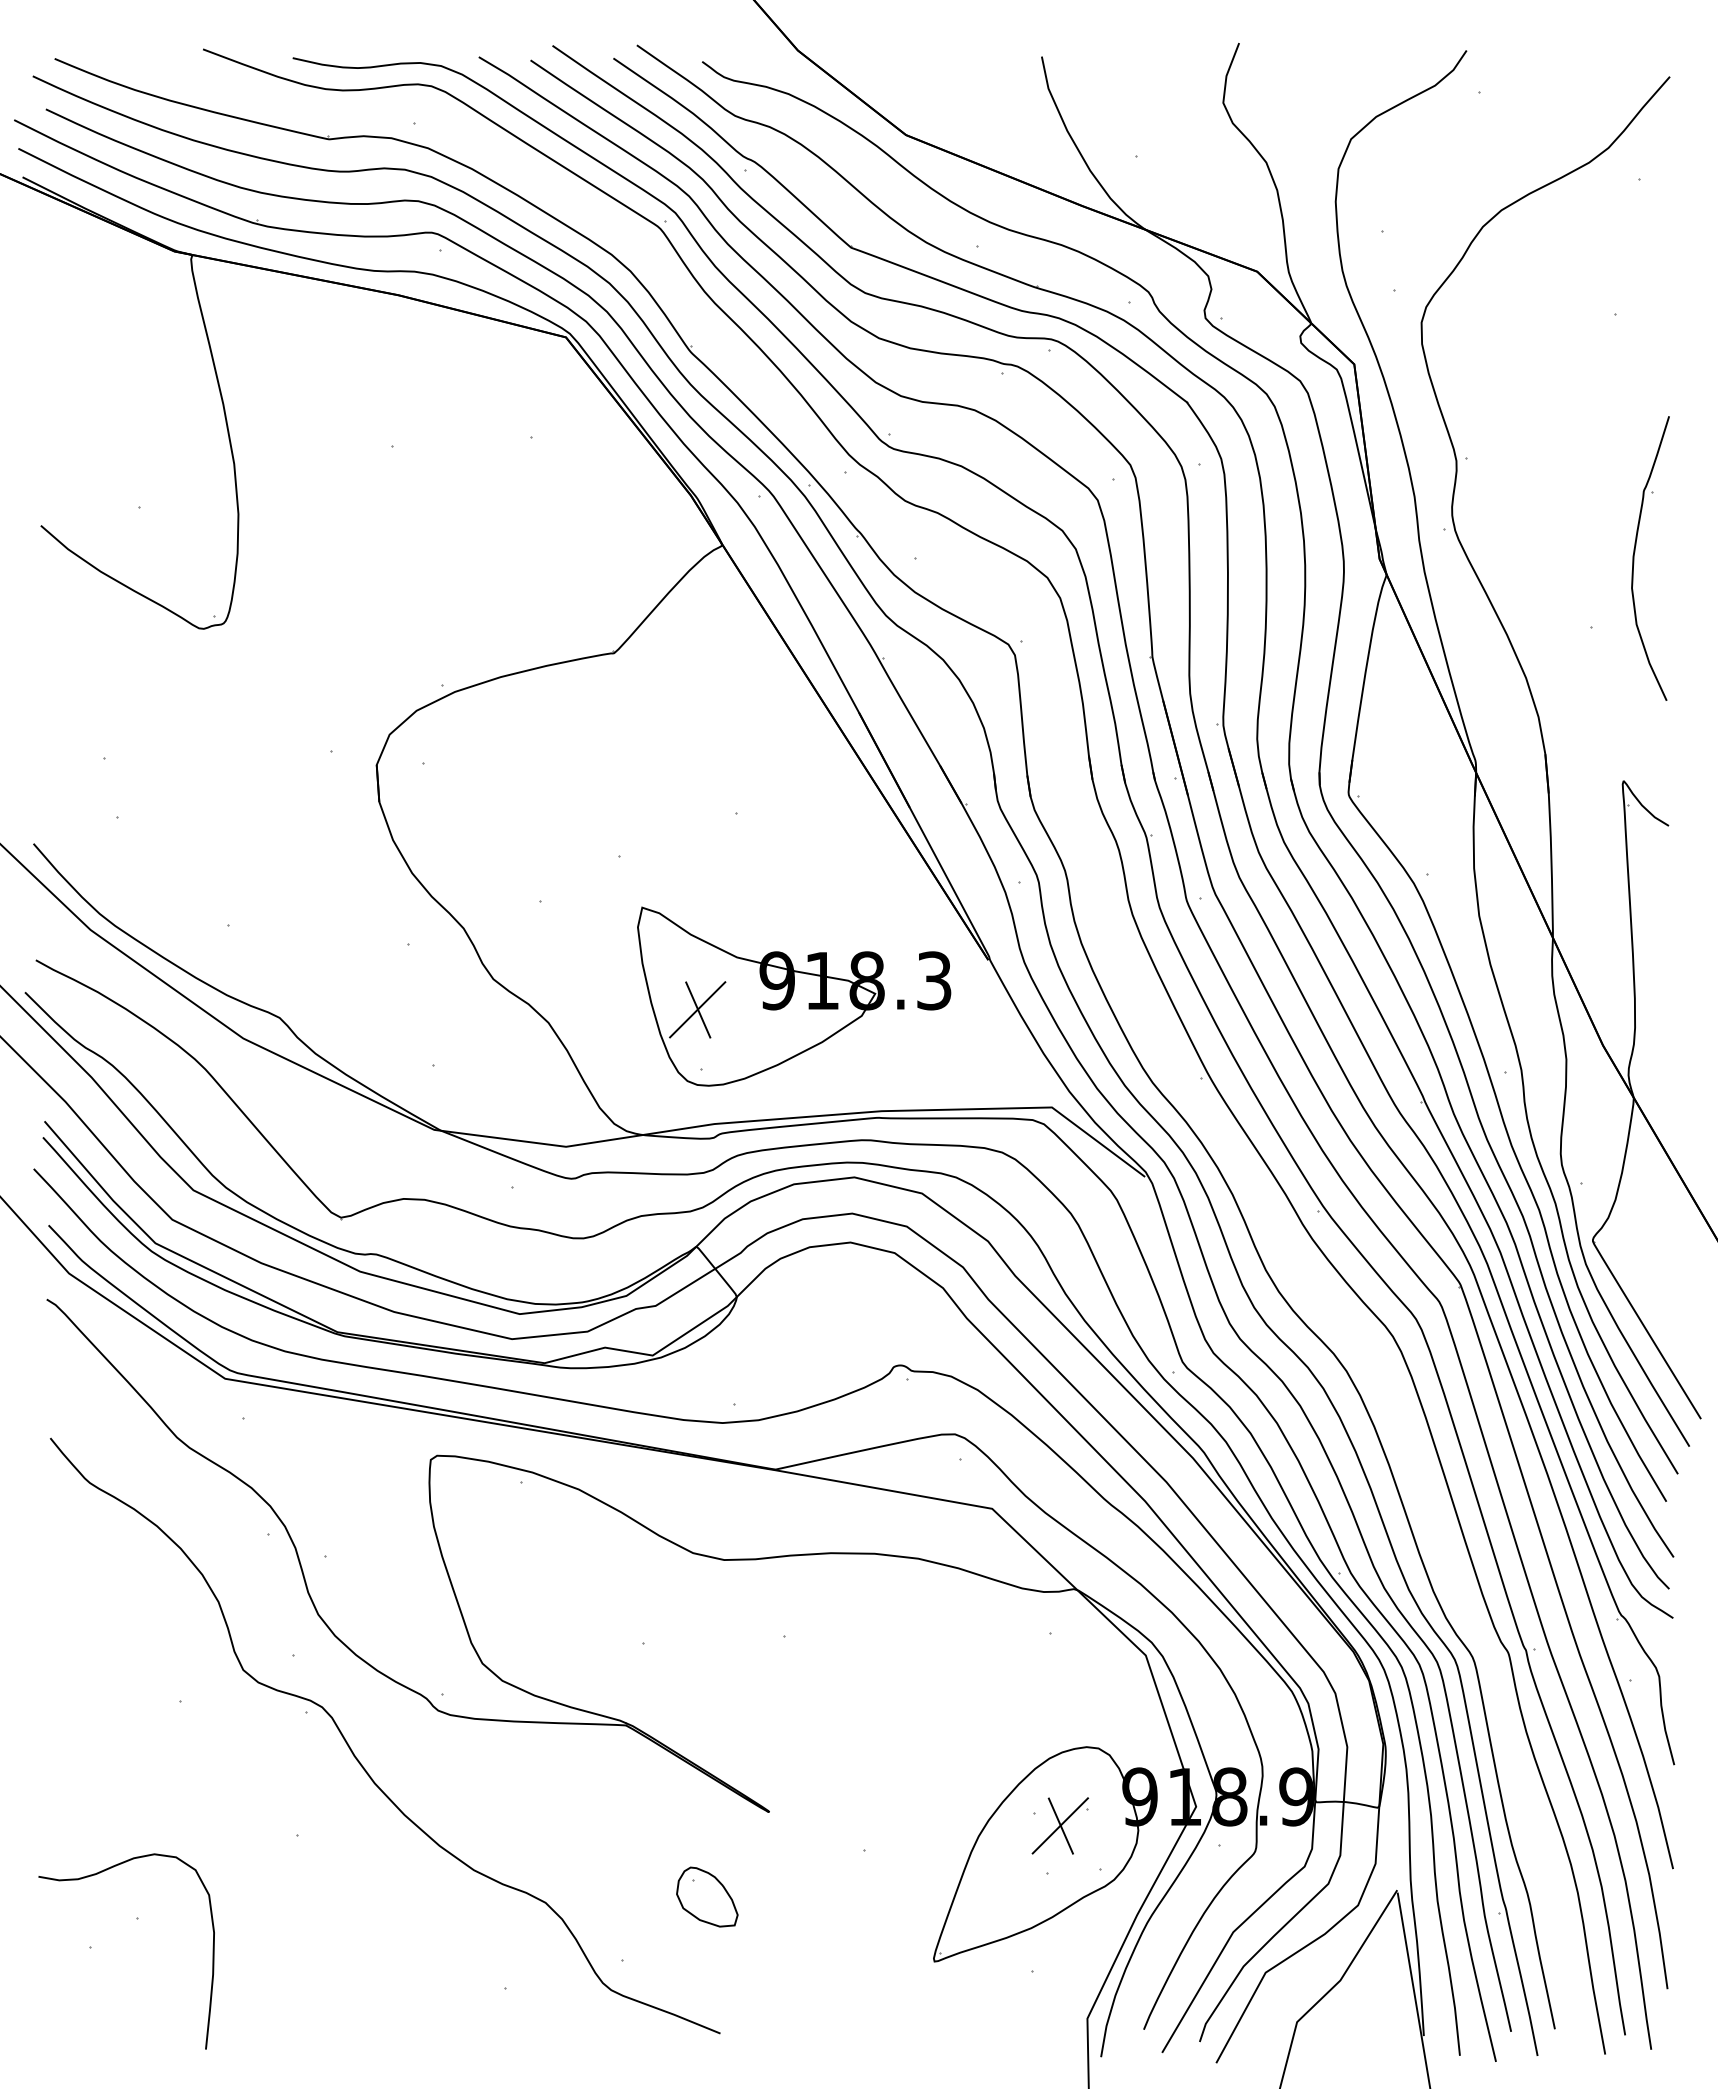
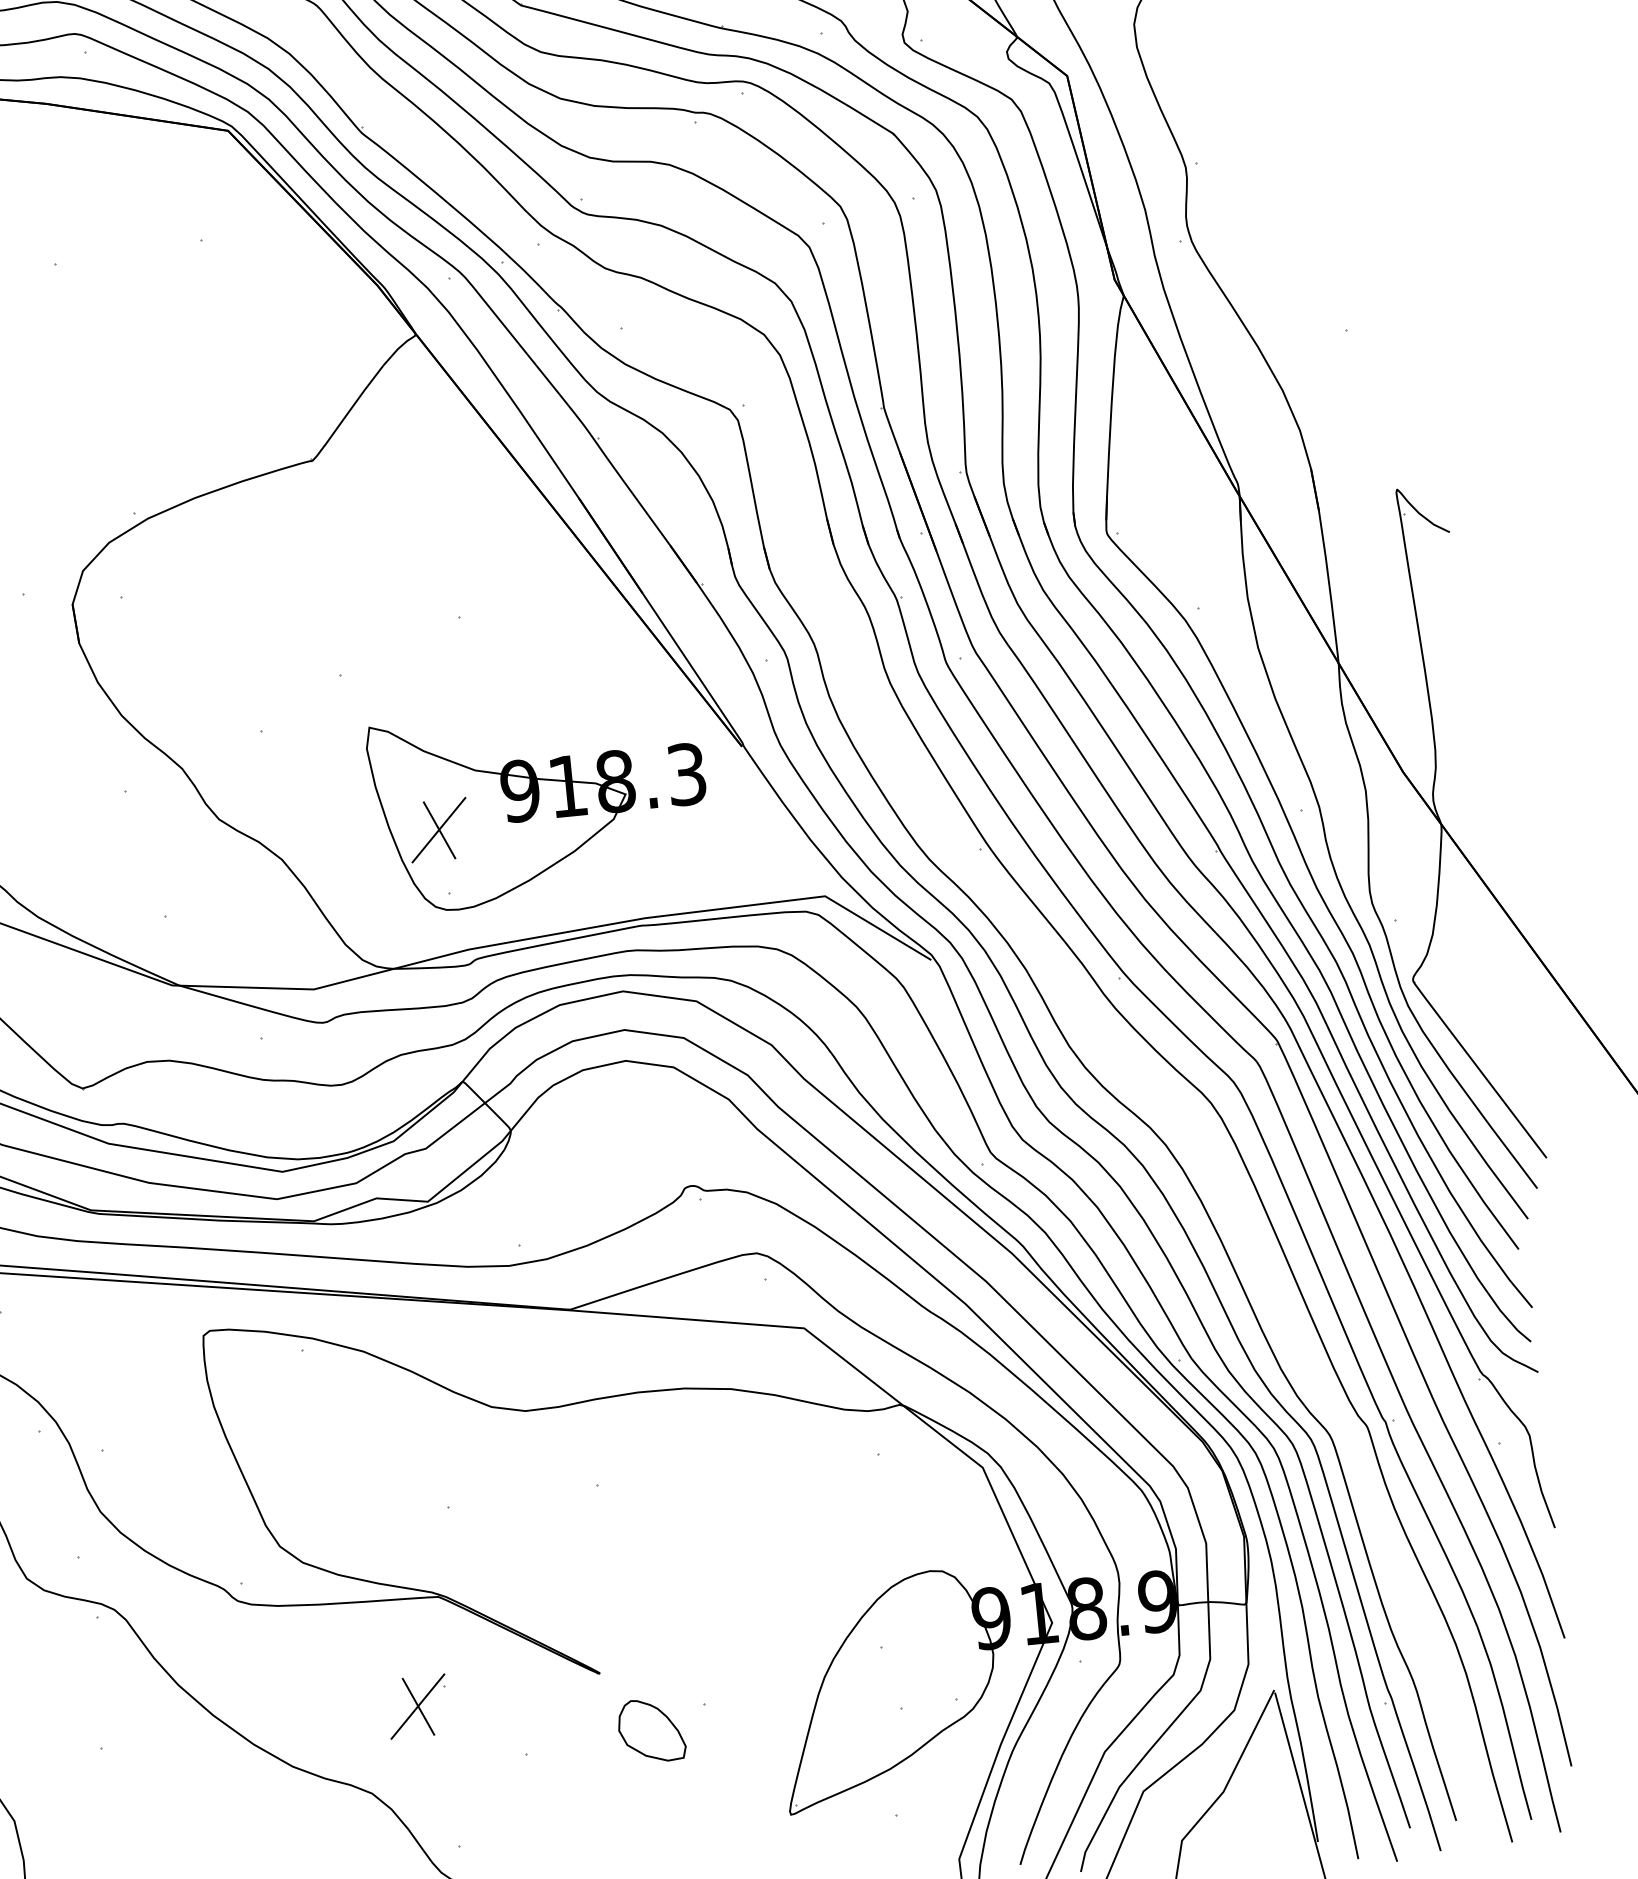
part: (1634, 558) -> (1384, 252), removed
part: (1059, 1825) -> (416, 1706), moved
part: (707, 1896) -> (651, 1730), moved

